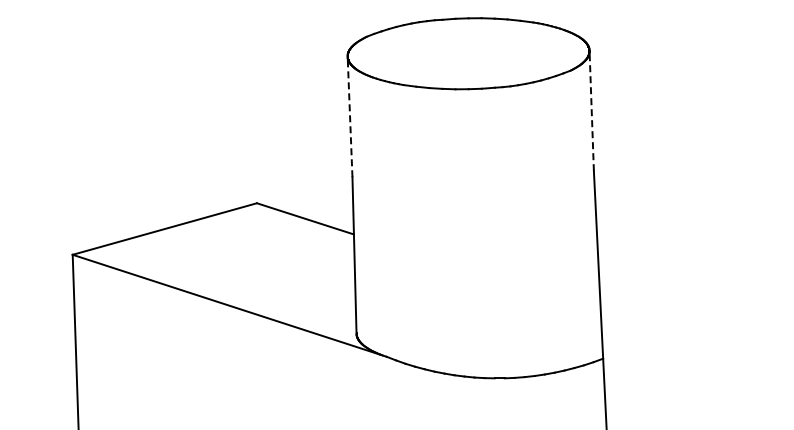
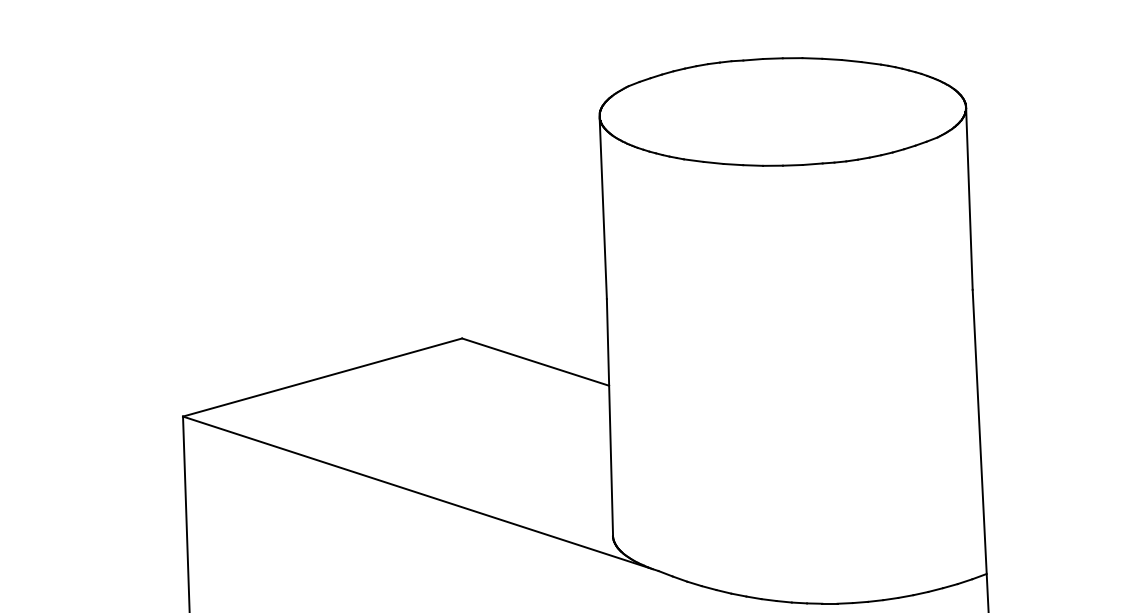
line: (591, 111) -> (969, 199), dashed -> solid
line: (350, 117) -> (603, 208), dashed -> solid

